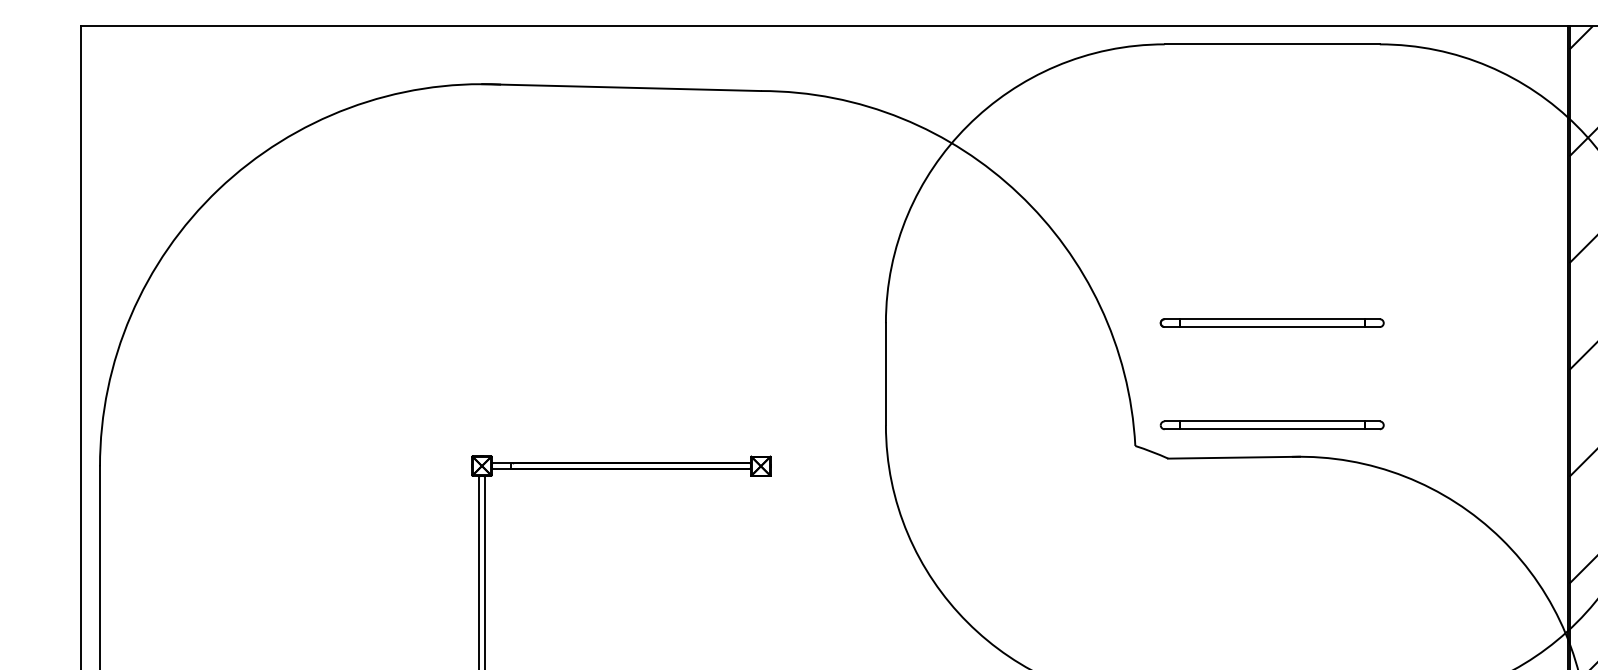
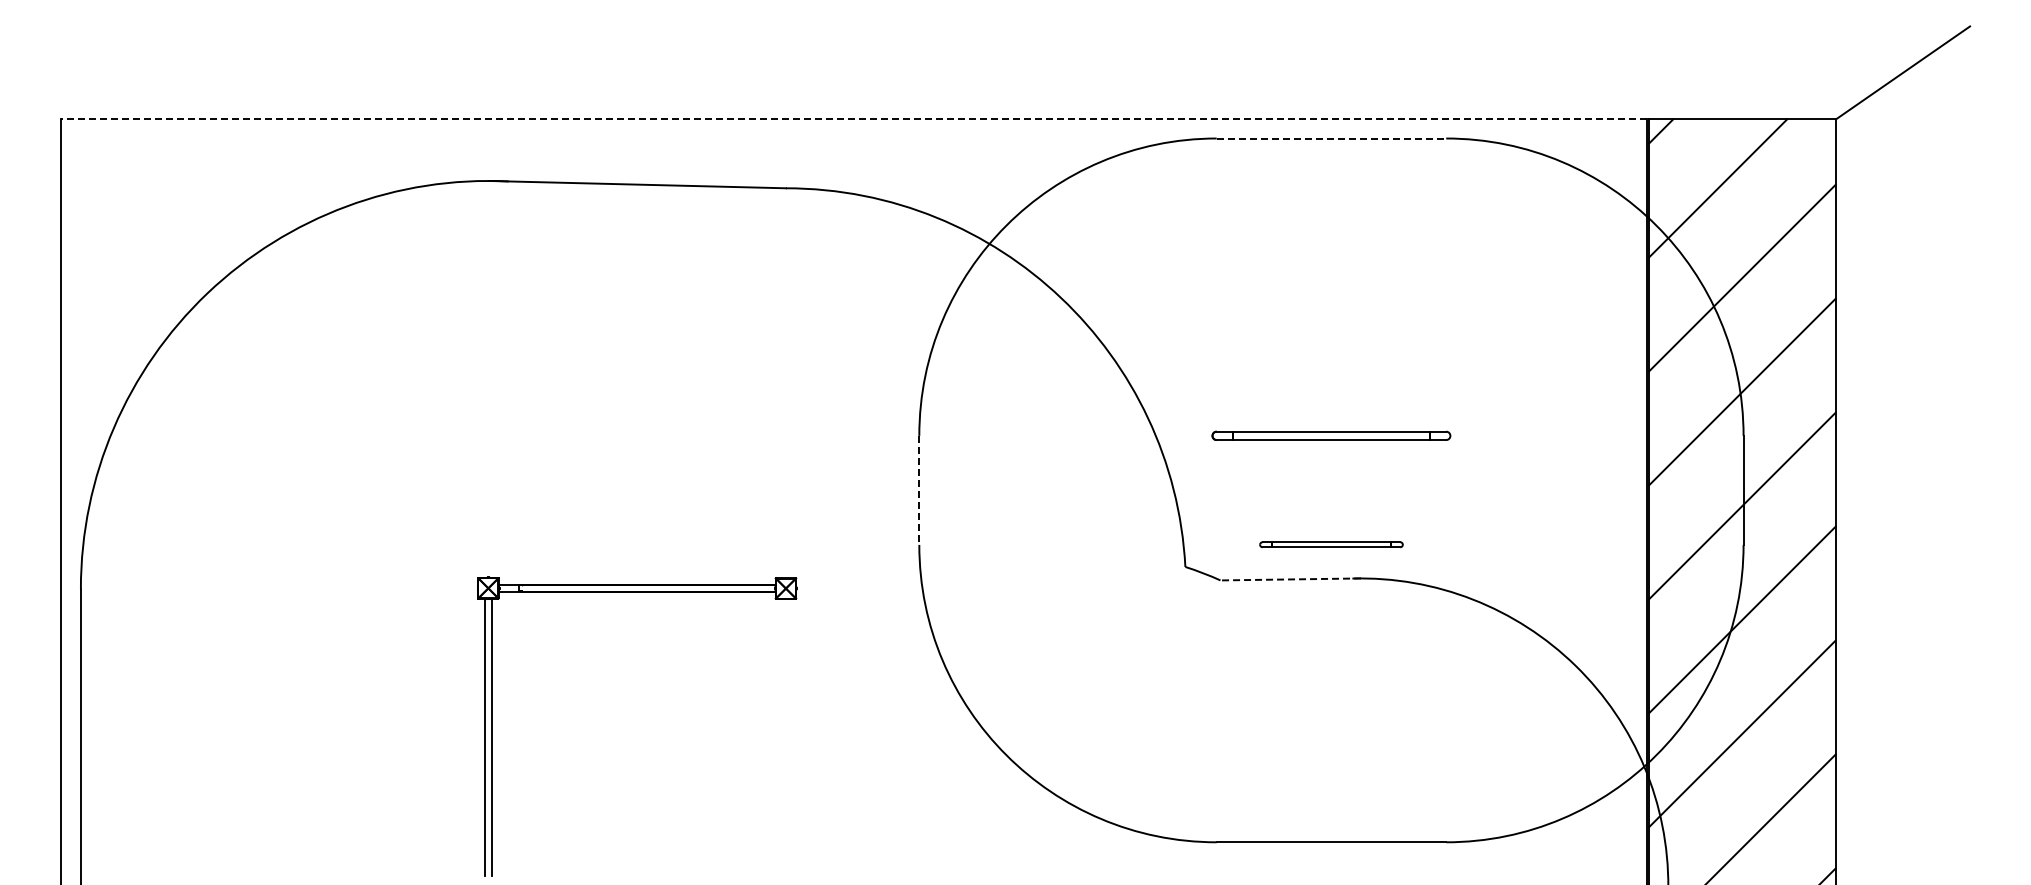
line: (824, 26) -> (853, 119), solid -> dashed
line: (1272, 44) -> (1331, 138), solid -> dashed
line: (886, 374) -> (919, 490), solid -> dashed
part: (1272, 424) -> (1331, 544), size x0.6
line: (1233, 457) -> (1290, 579), solid -> dashed

